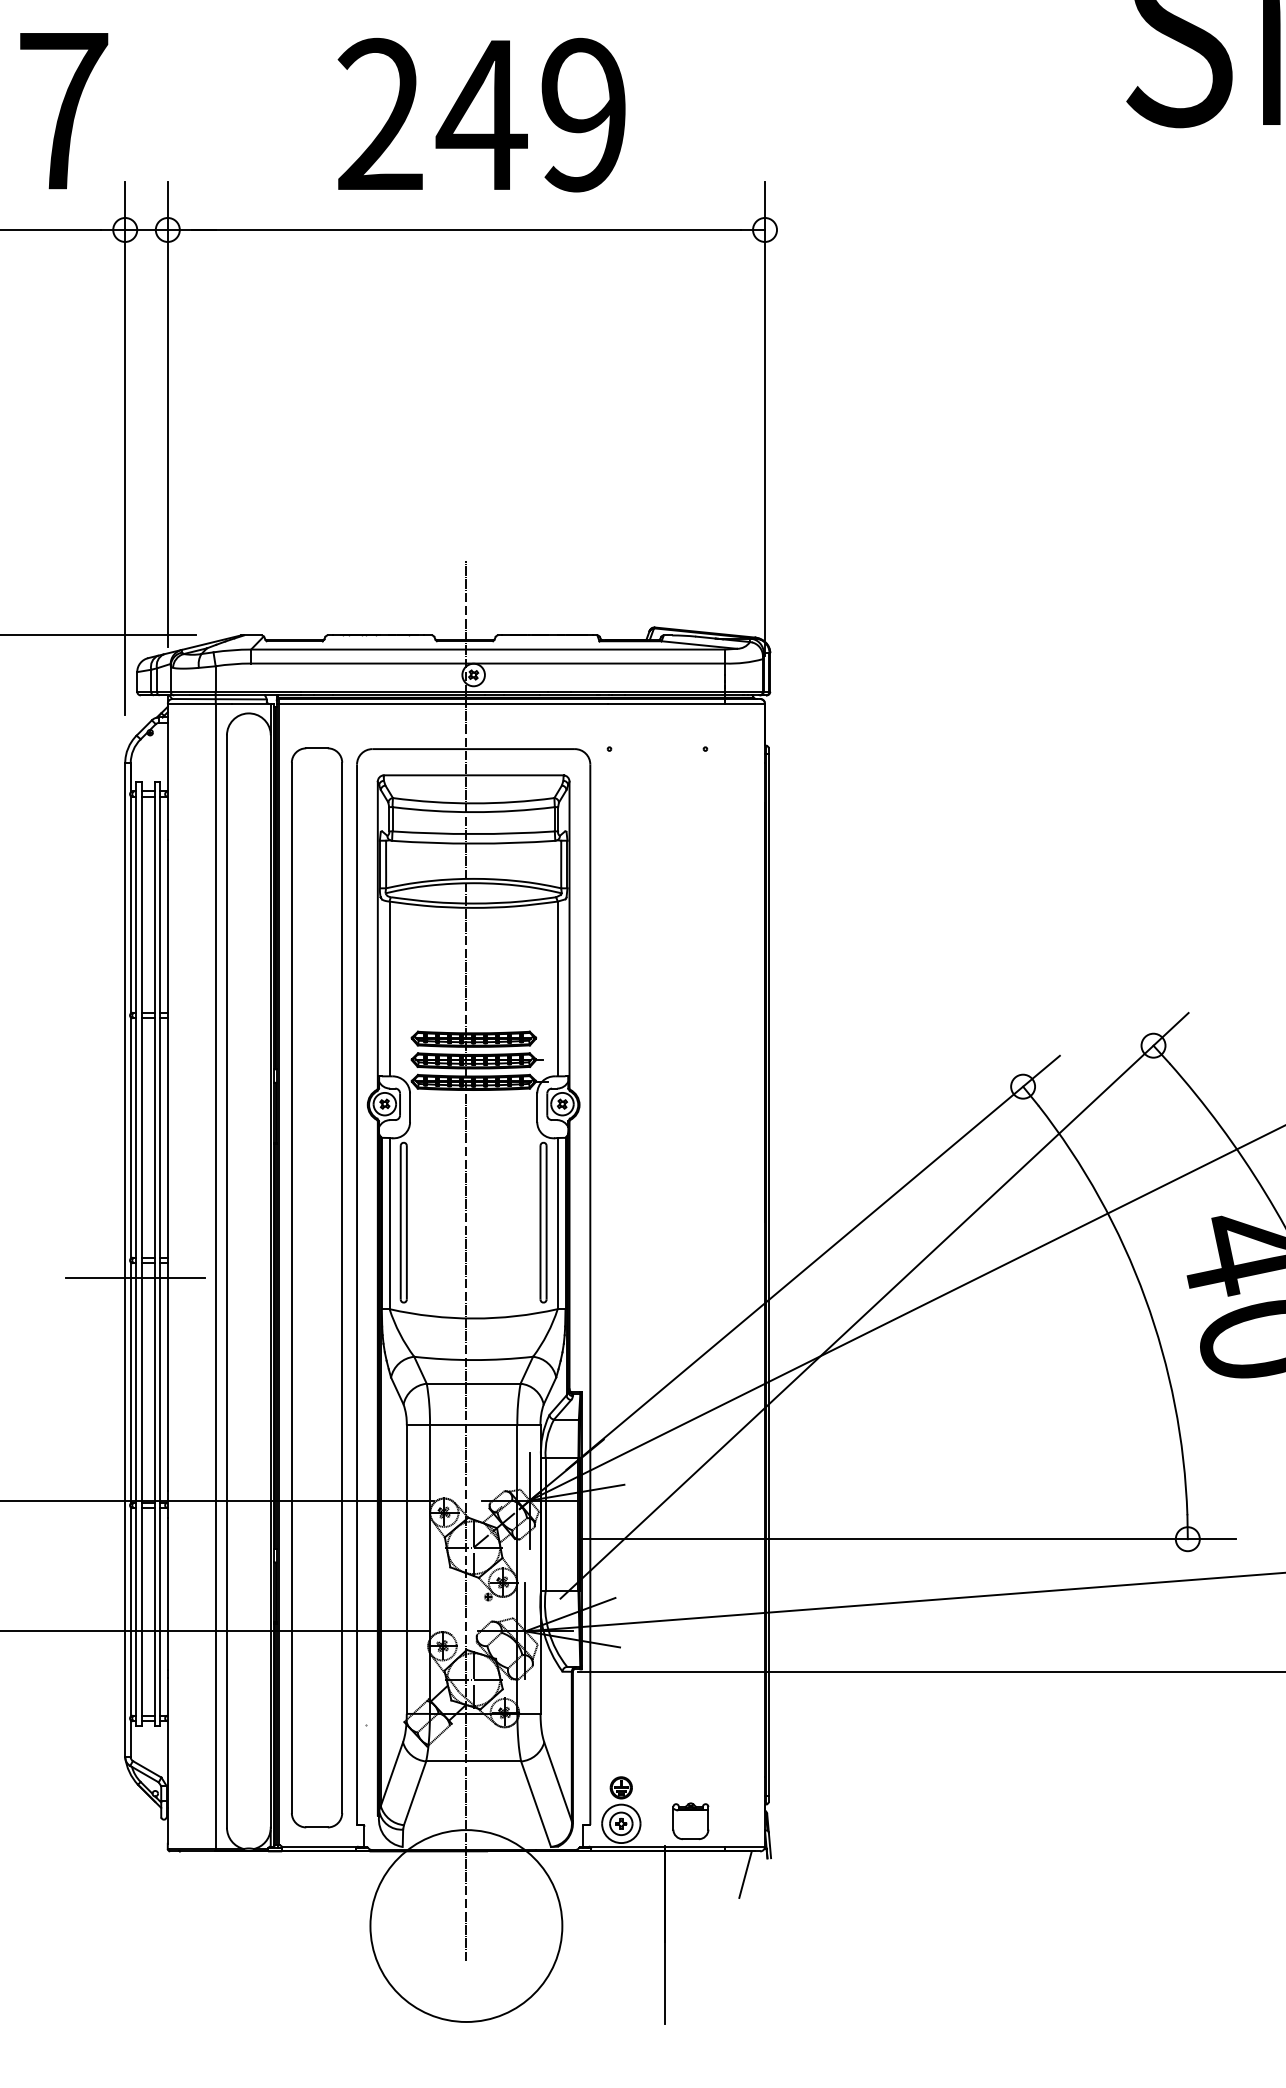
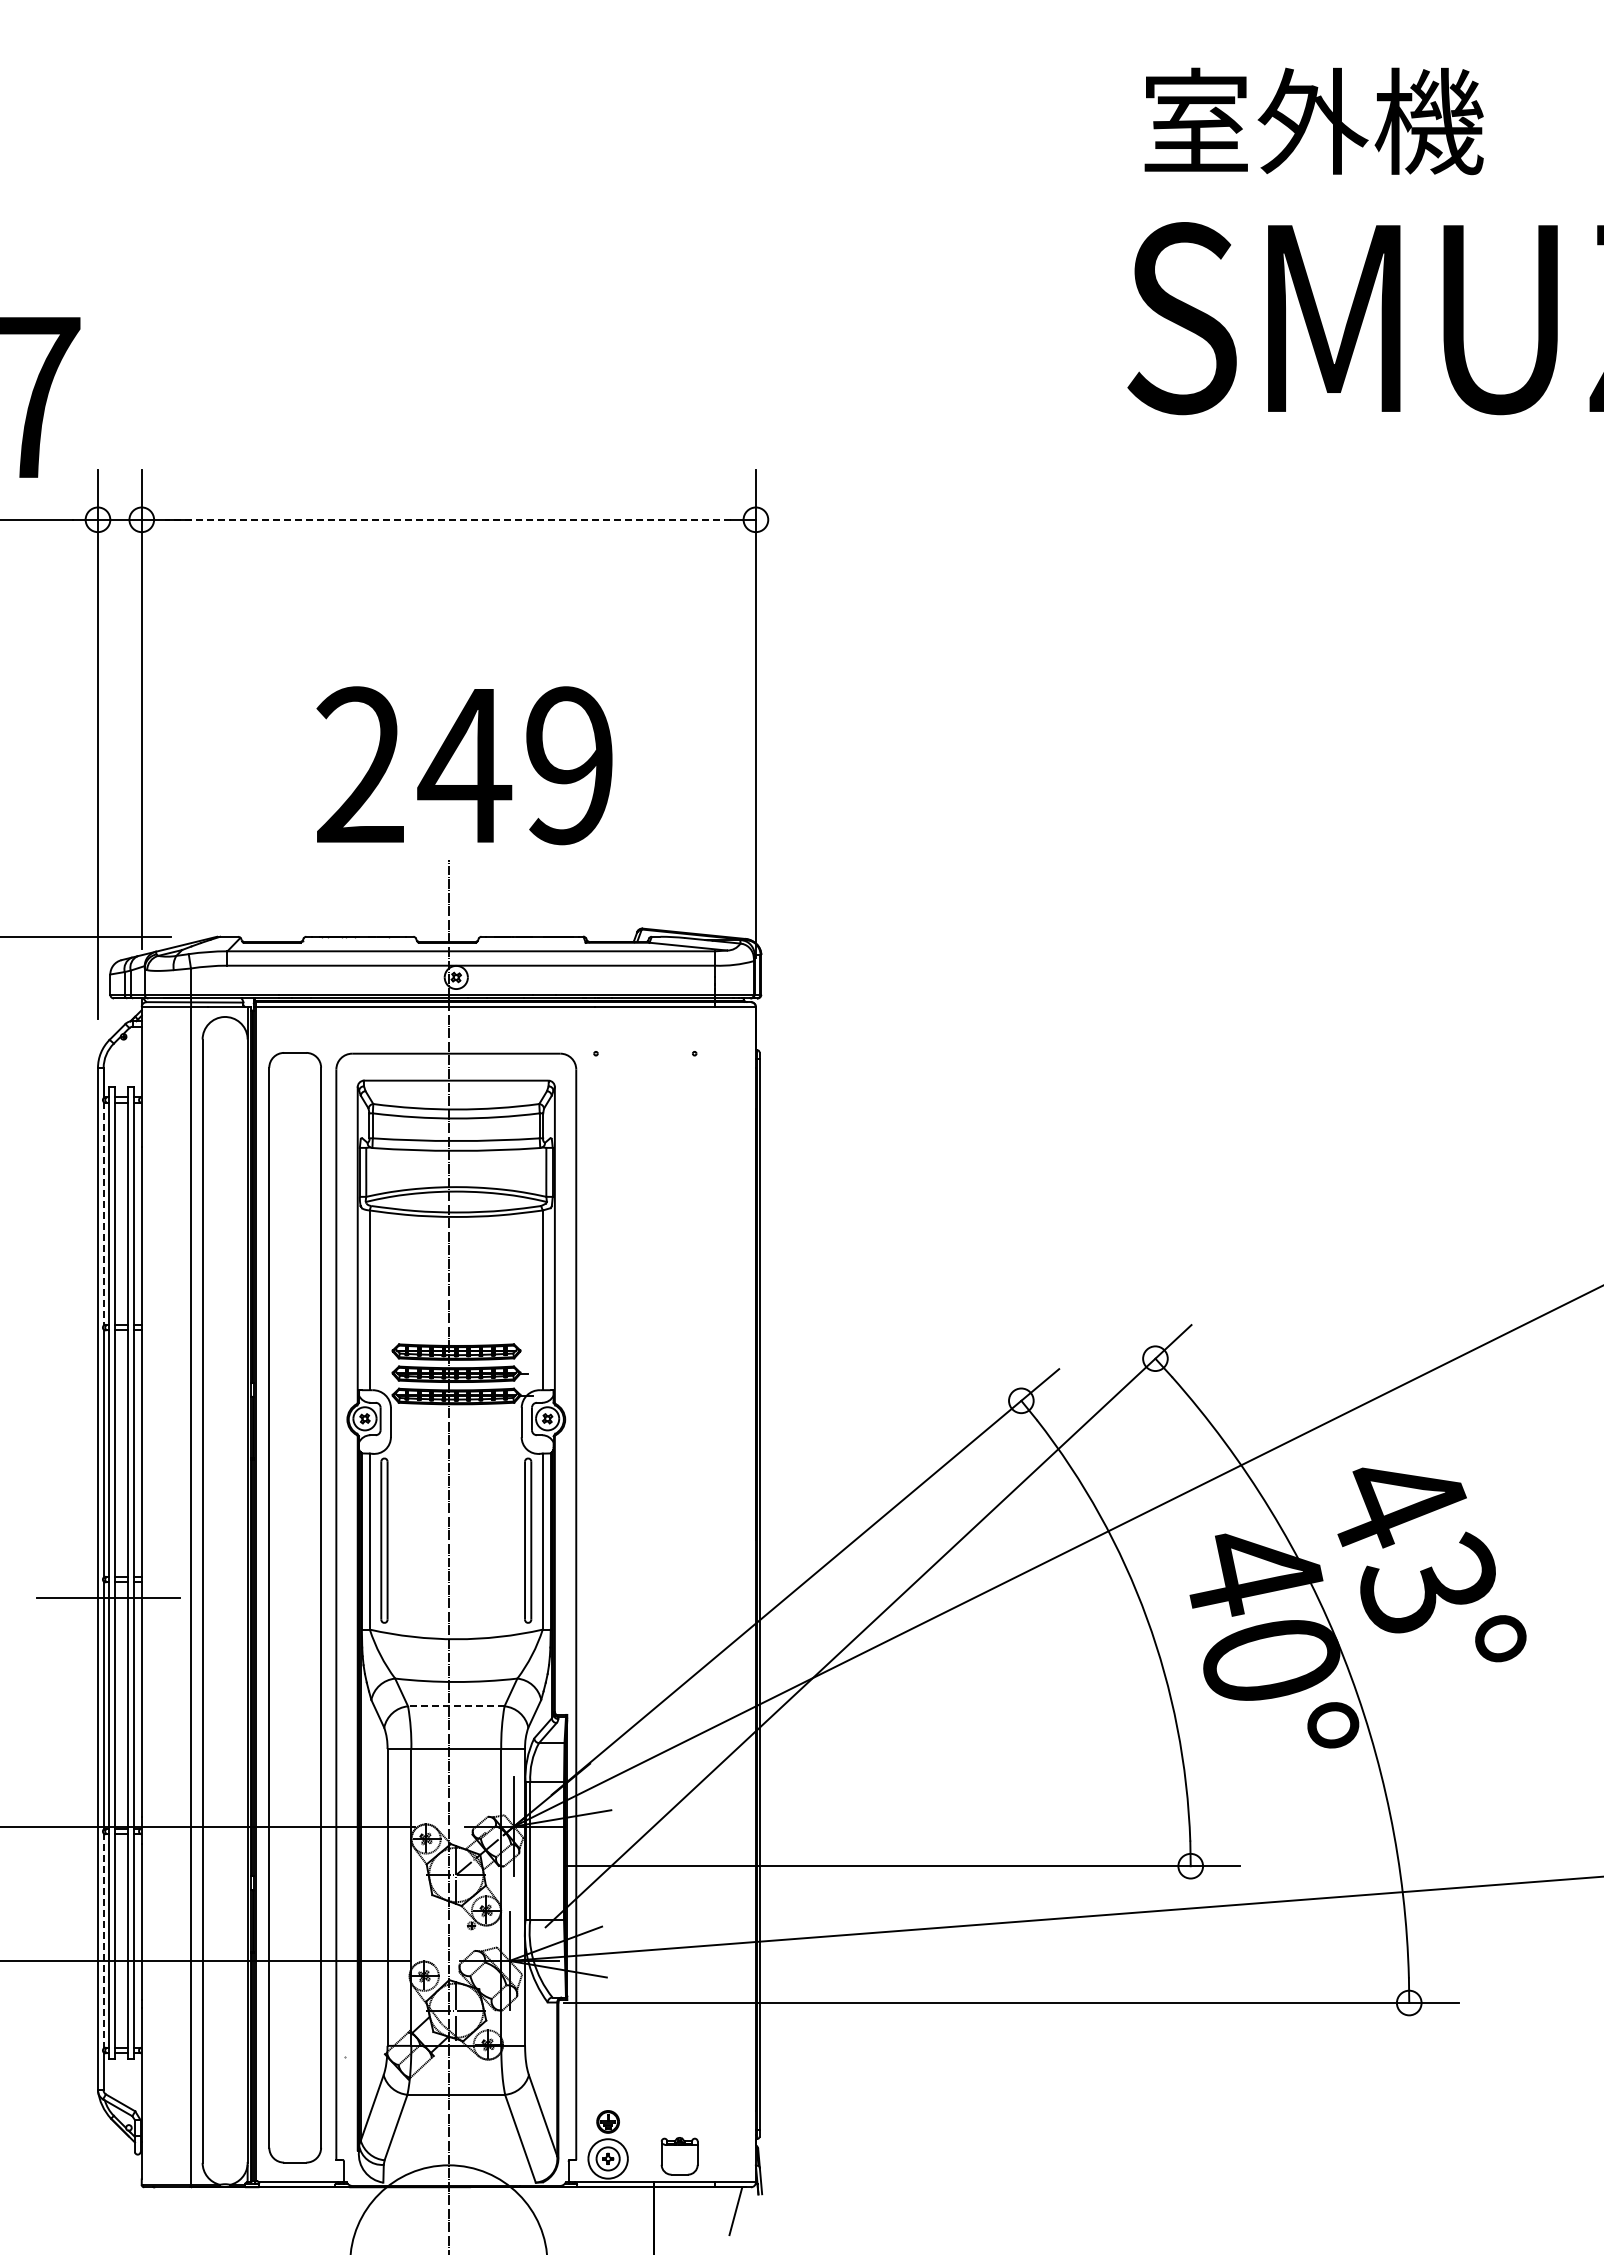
text: (481, 114) -> (464, 765), moved
line: (466, 229) -> (448, 519), solid -> dashed
line: (130, 904) -> (103, 1213), solid -> dashed
line: (472, 1383) -> (455, 1706), solid -> dashed
line: (130, 1612) -> (103, 1941), solid -> dashed

